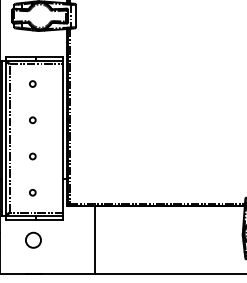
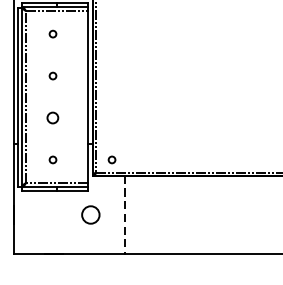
circle: (32, 156) -> (52, 117), size x1.6
circle: (83, 192) -> (111, 159), added
circle: (33, 239) -> (90, 214), moved
line: (94, 240) -> (124, 215), solid -> dashed

